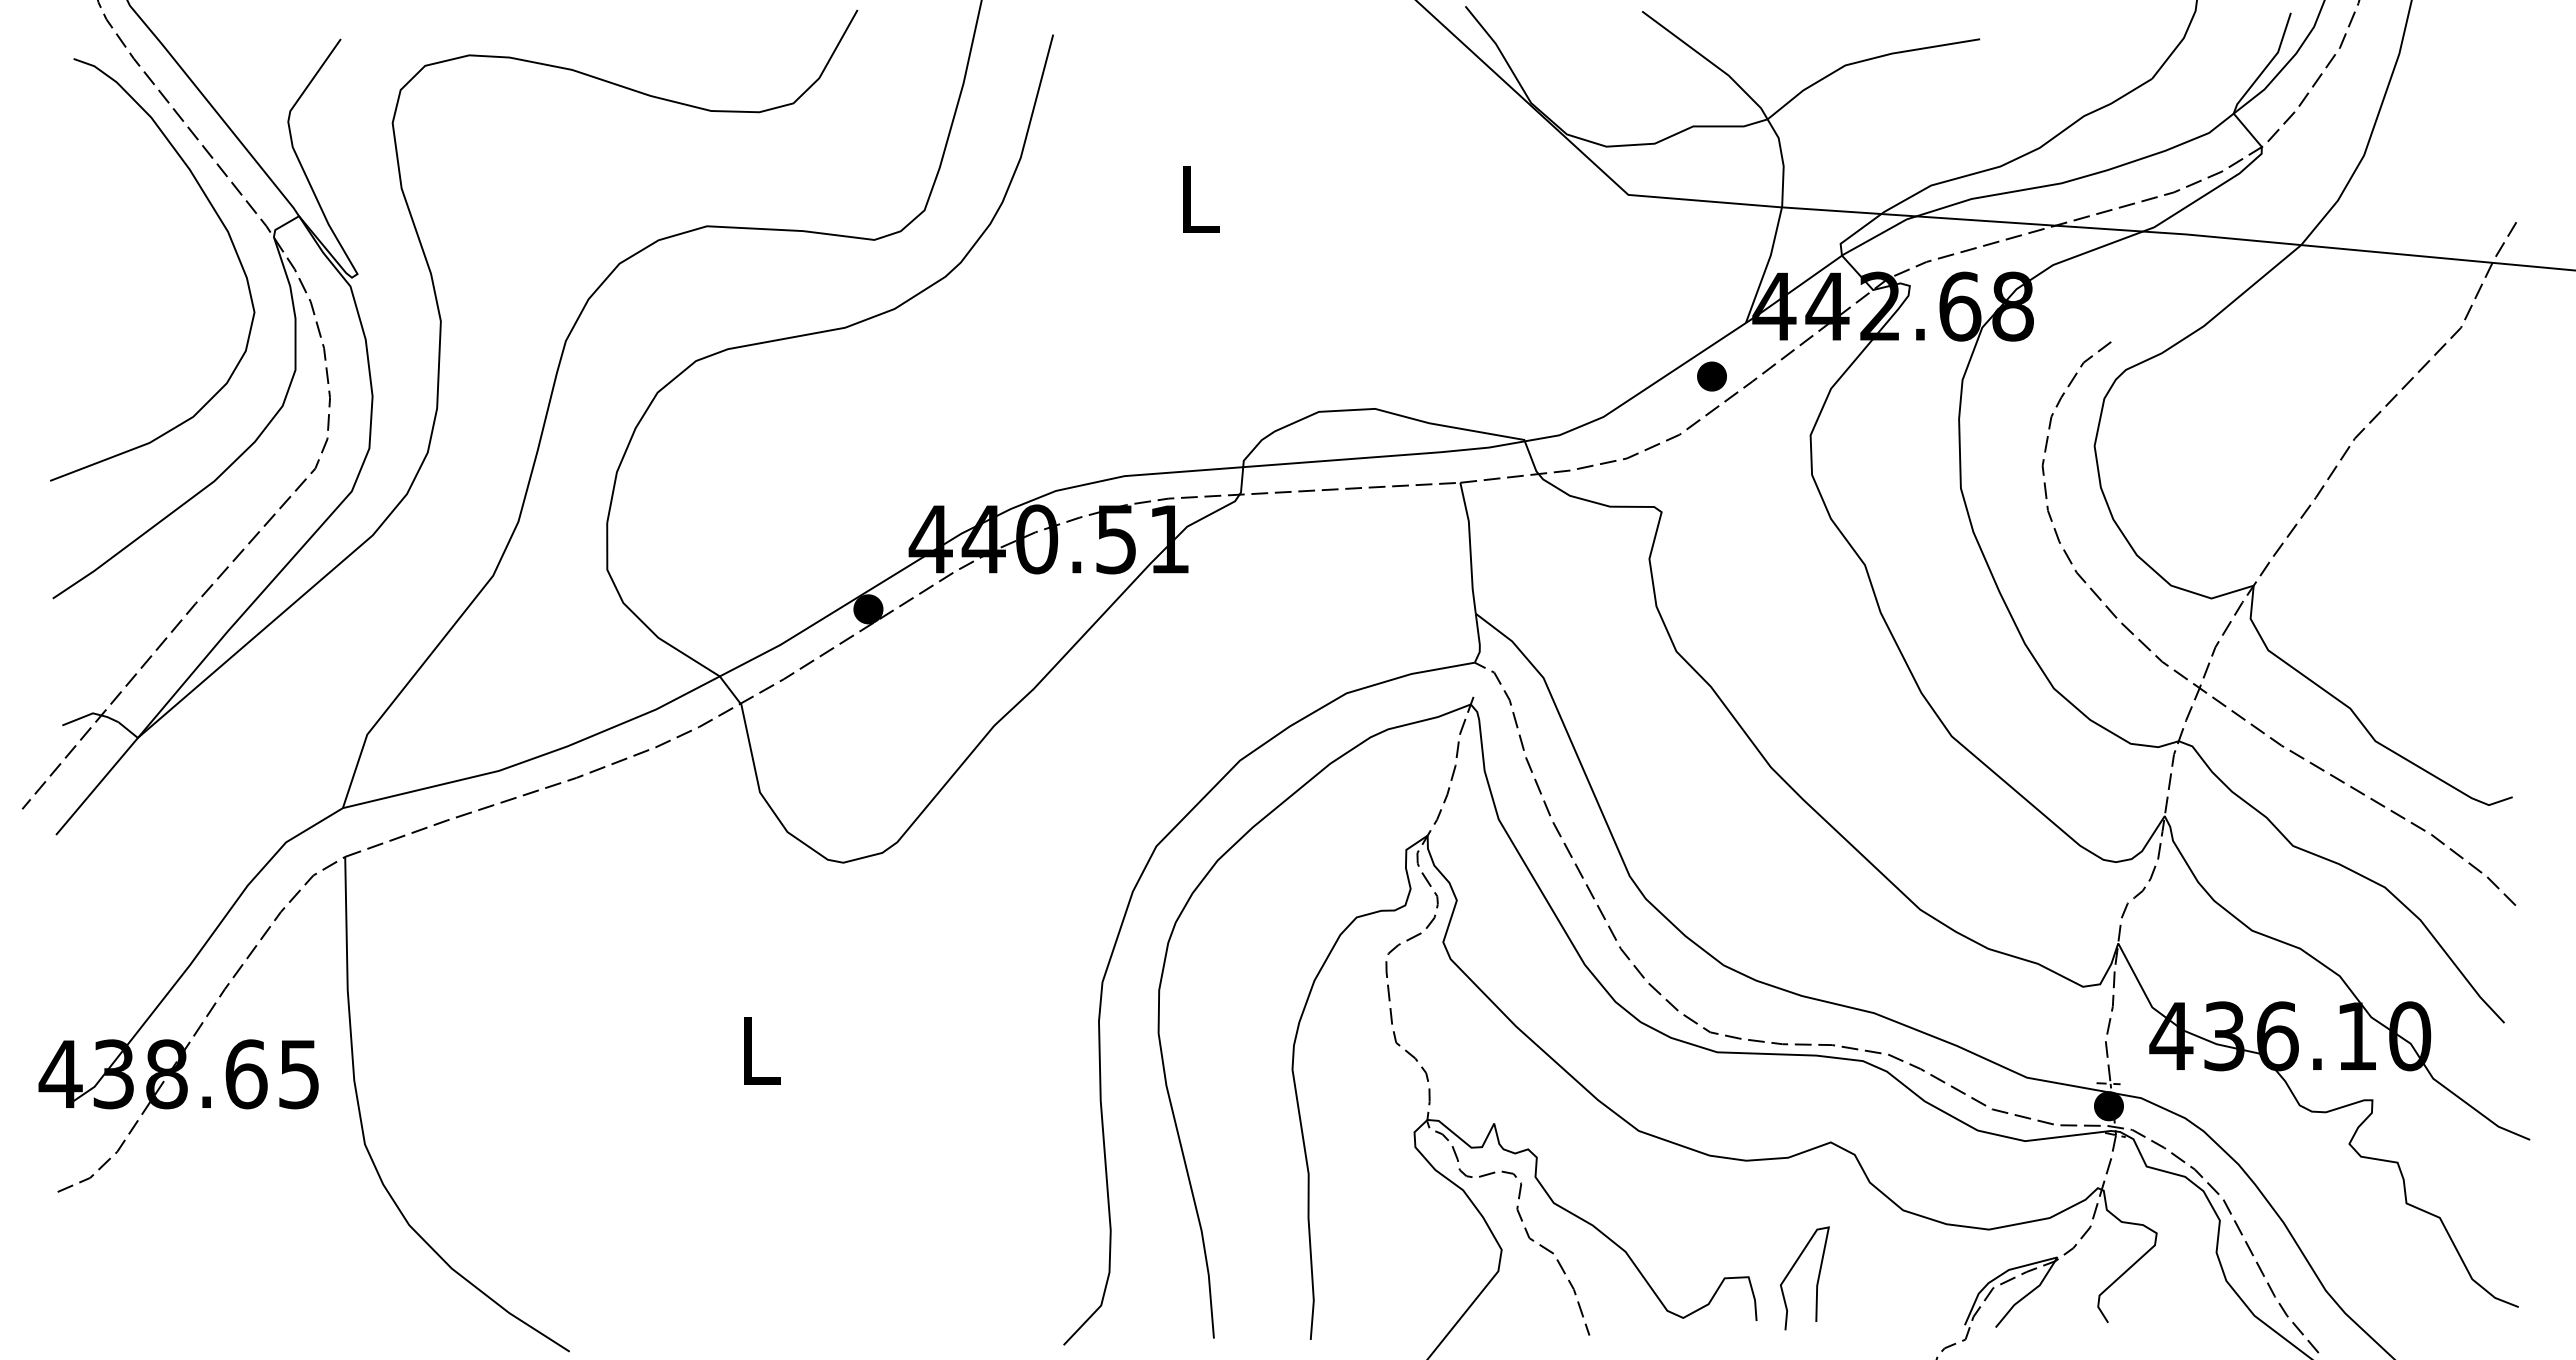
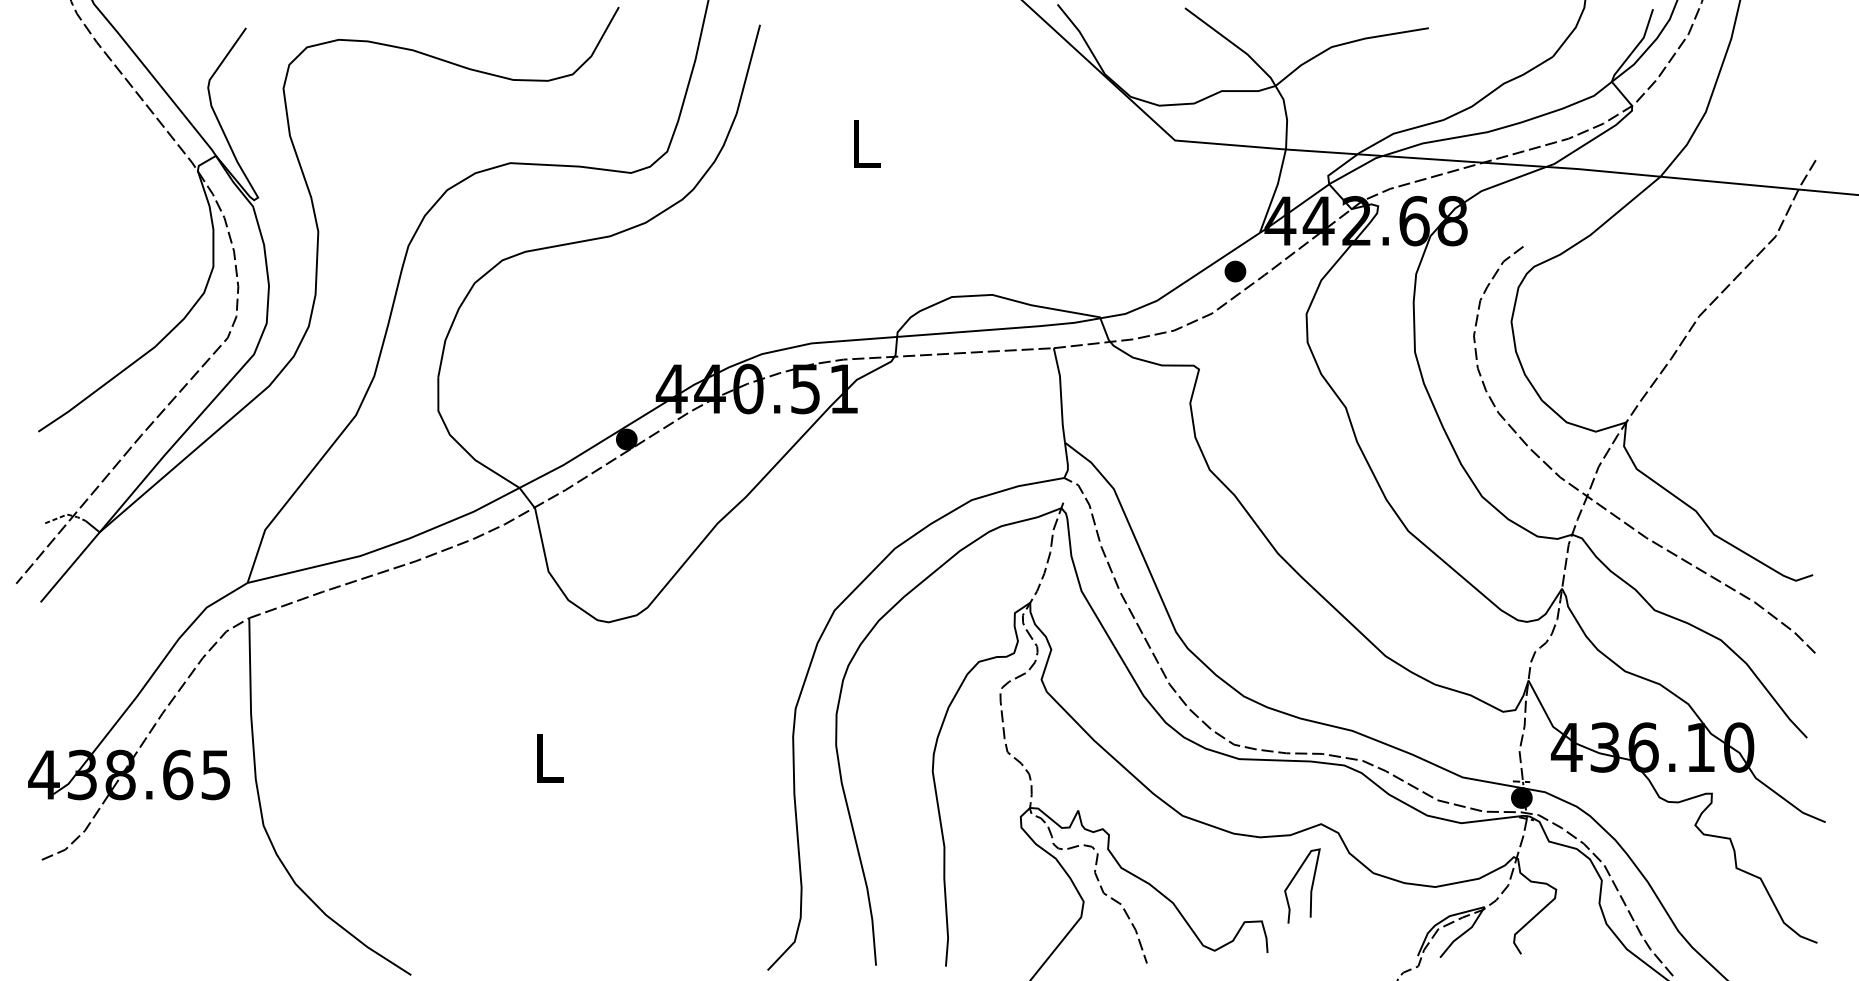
curve: (224, 228) -> (162, 164), removed
line: (92, 713) -> (66, 514), solid -> dashed
curve: (1816, 1282) -> (1310, 889), moved

